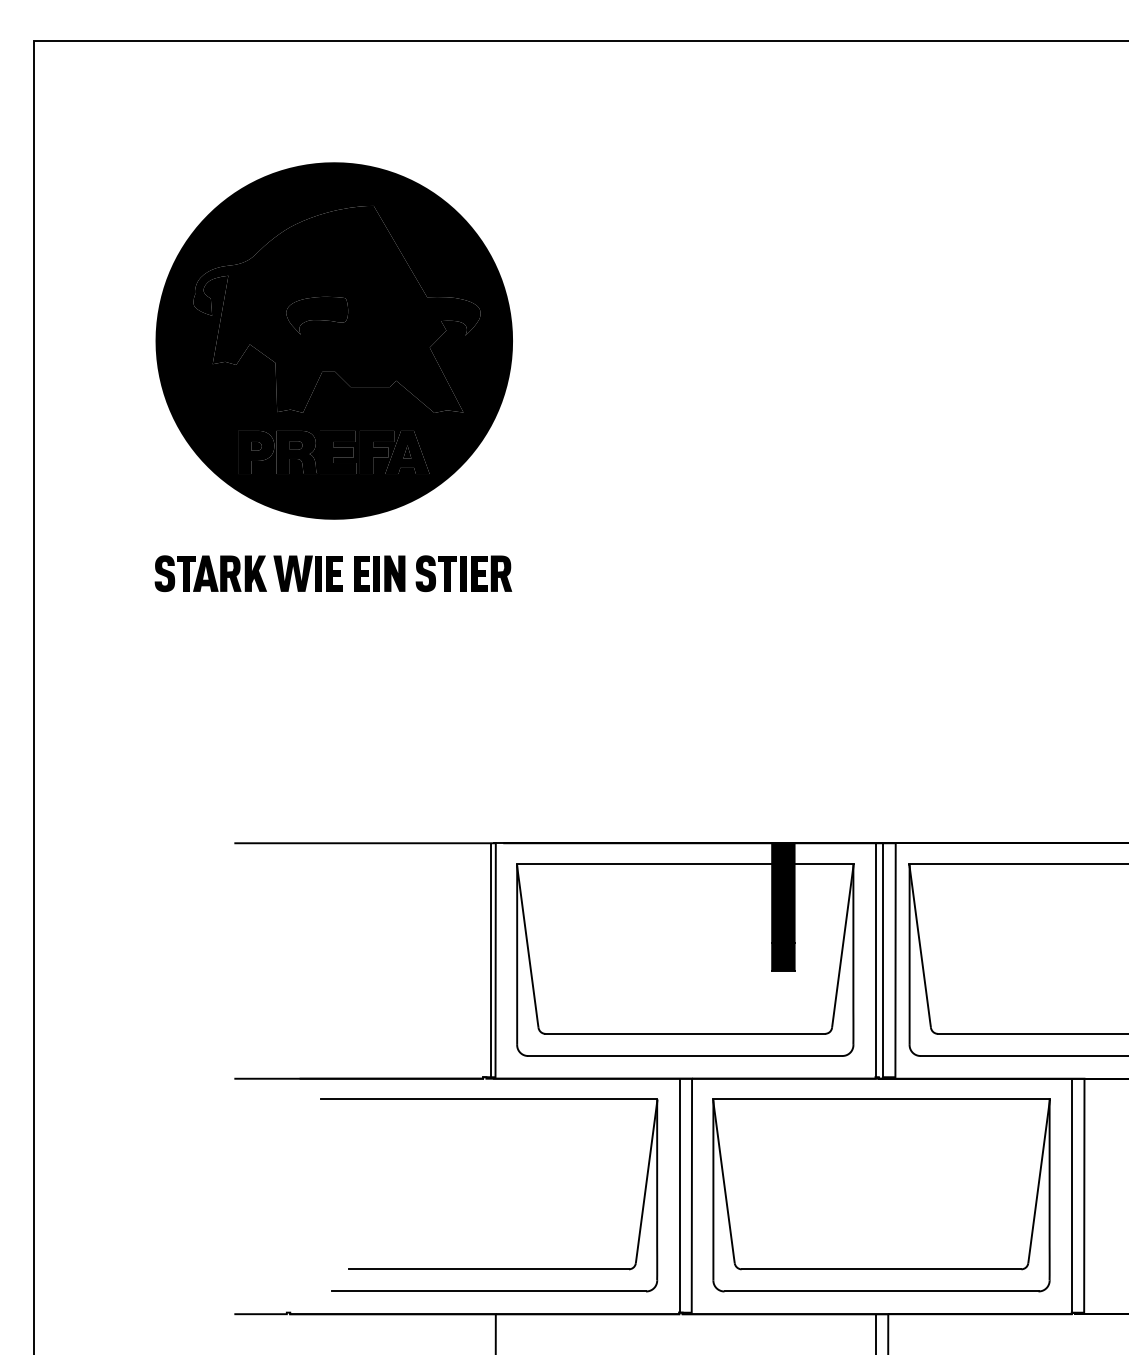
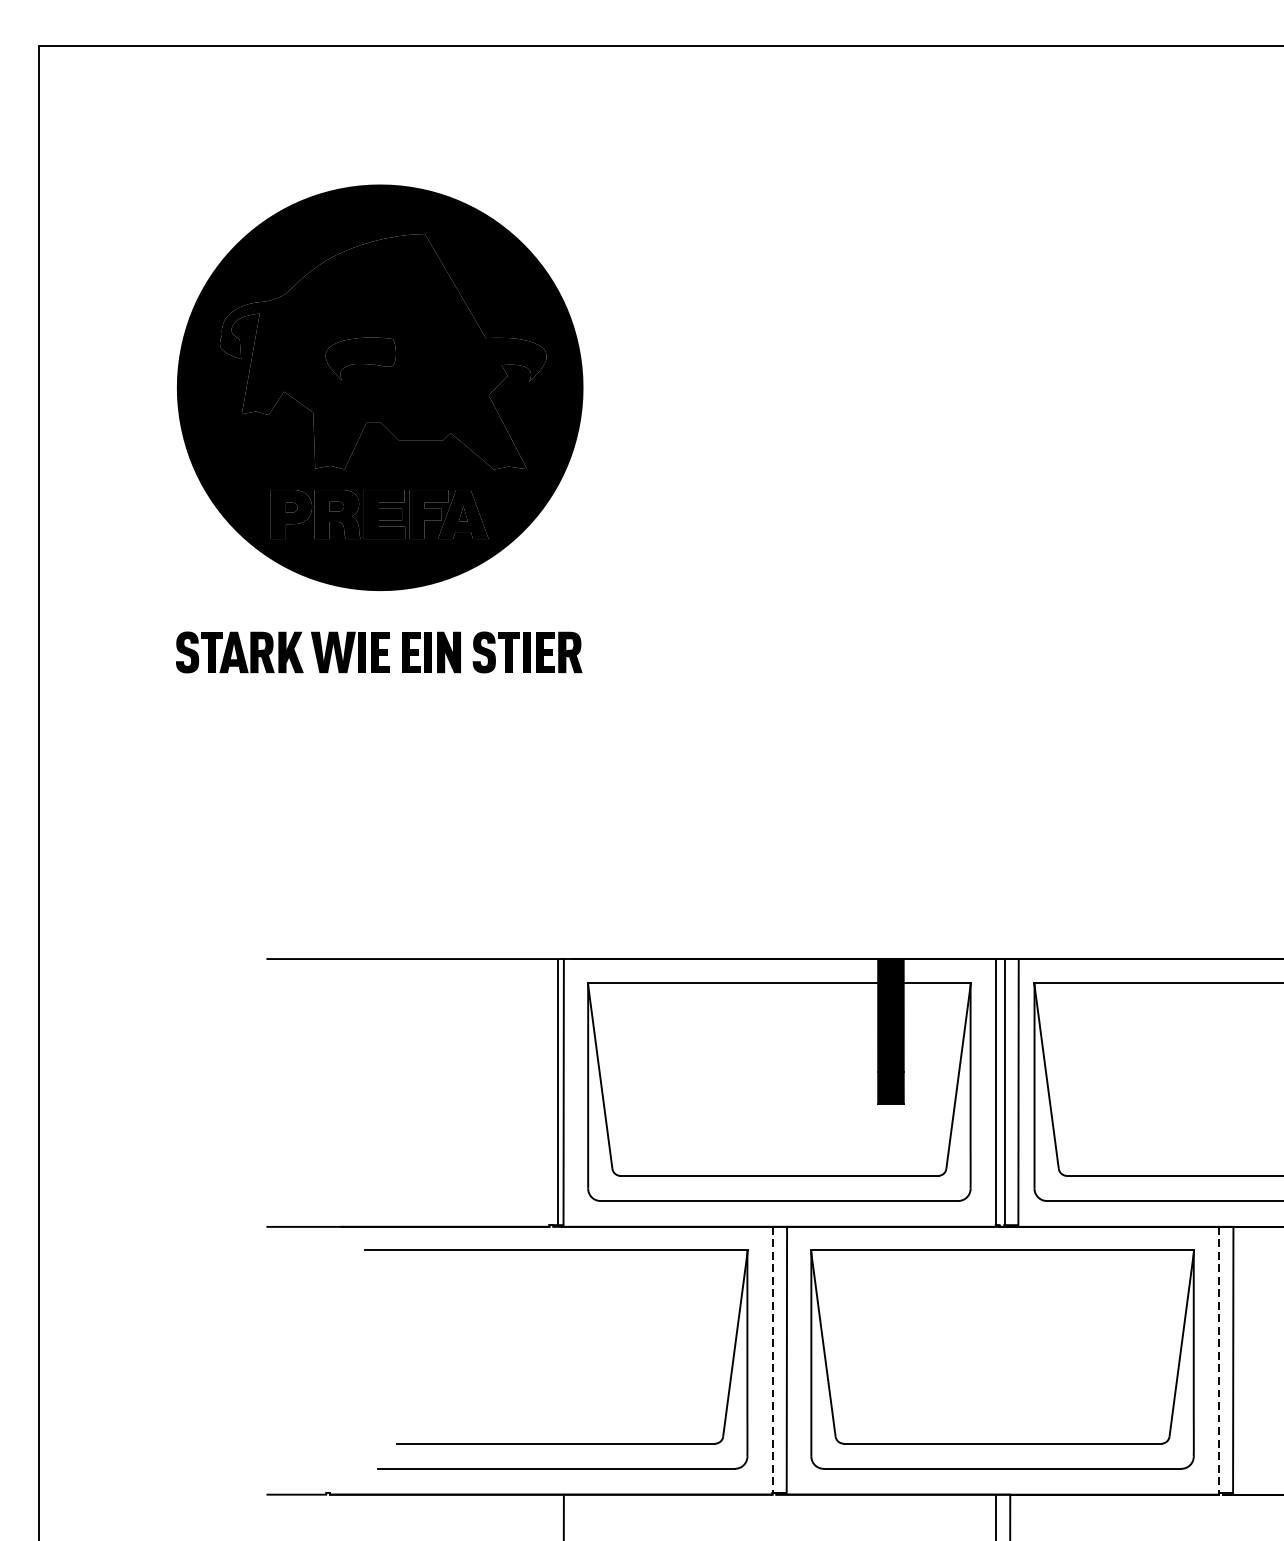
line: (679, 1195) -> (772, 1359), solid -> dashed
line: (1072, 1195) -> (1219, 1359), solid -> dashed

